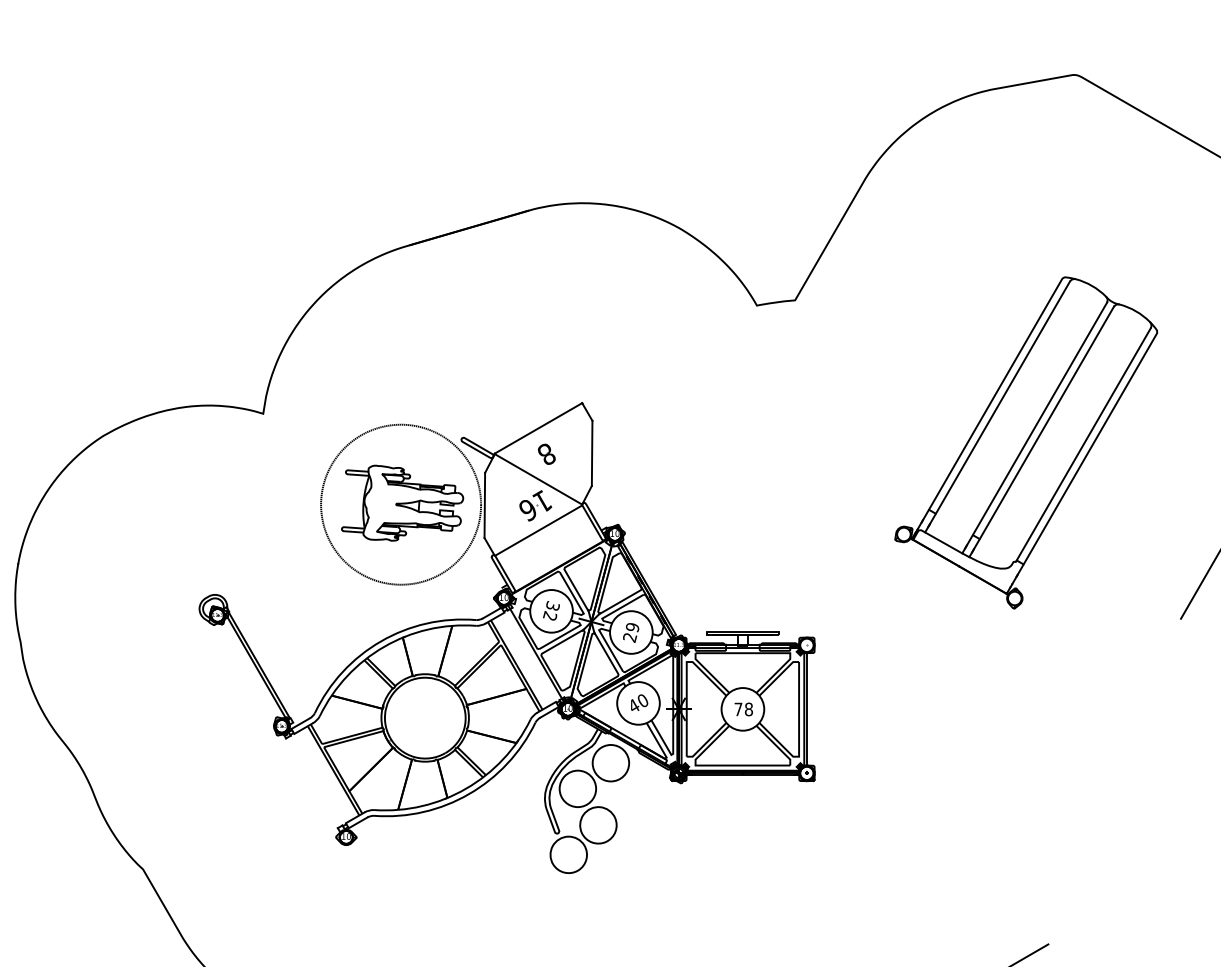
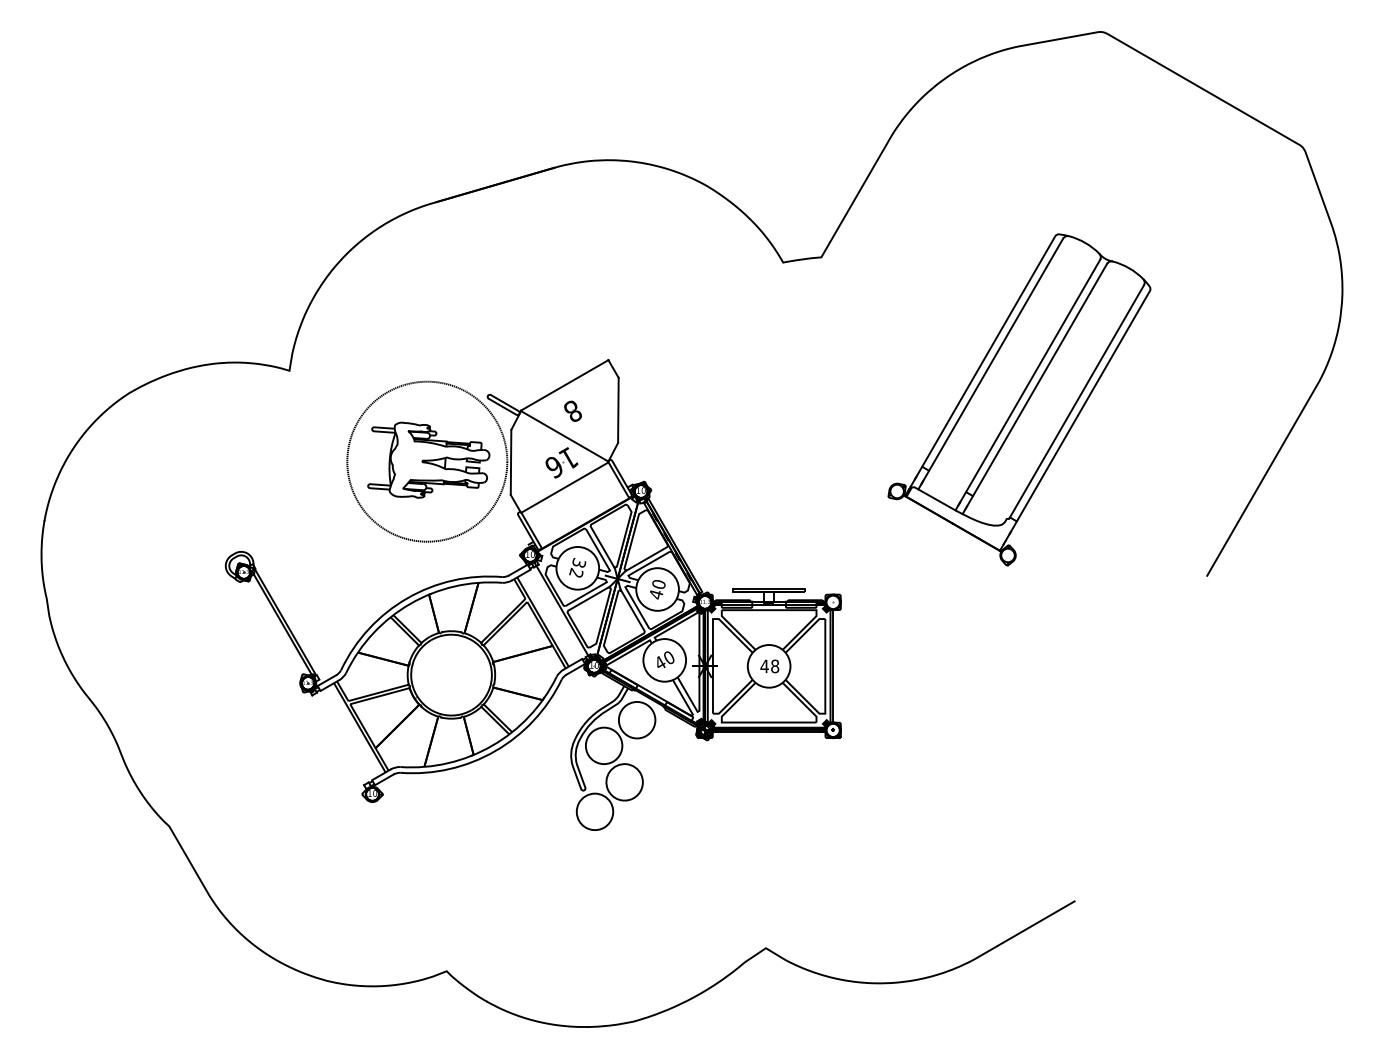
part: (1026, 442) -> (1019, 399), moved
text: (631, 633) -> (657, 590), 29 -> 40
text: (738, 709) -> (764, 666), 78 -> 48

